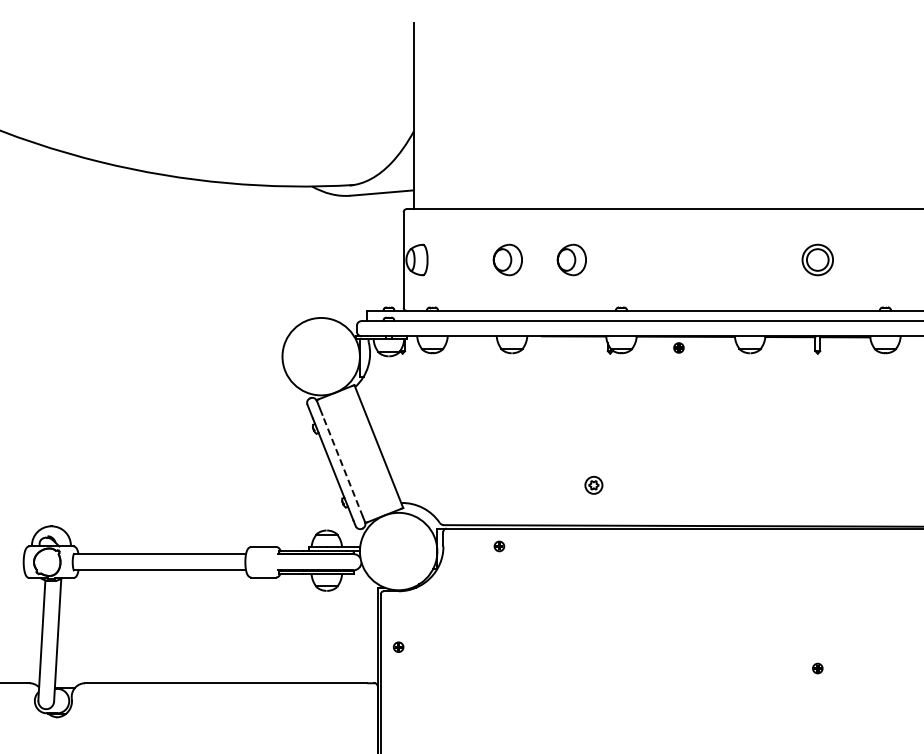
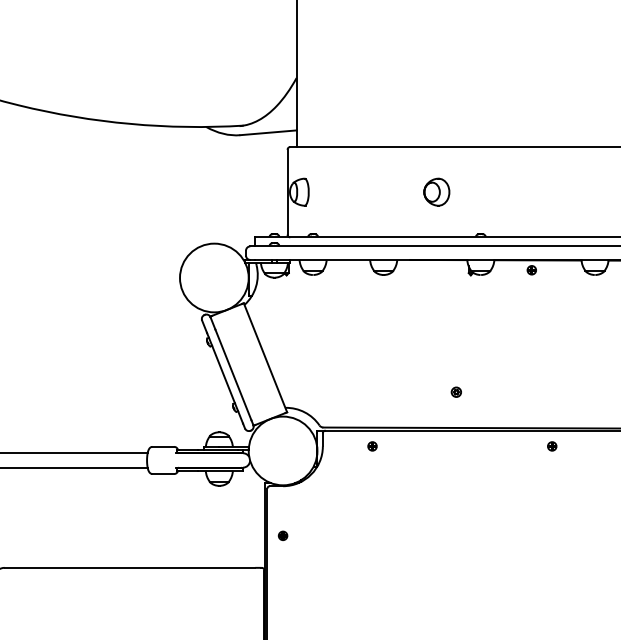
part: (507, 259) -> (379, 191), removed
line: (342, 465) -> (233, 374), dashed -> solid
part: (593, 485) -> (456, 392), size x0.62
part: (701, 546) -> (551, 446), added

